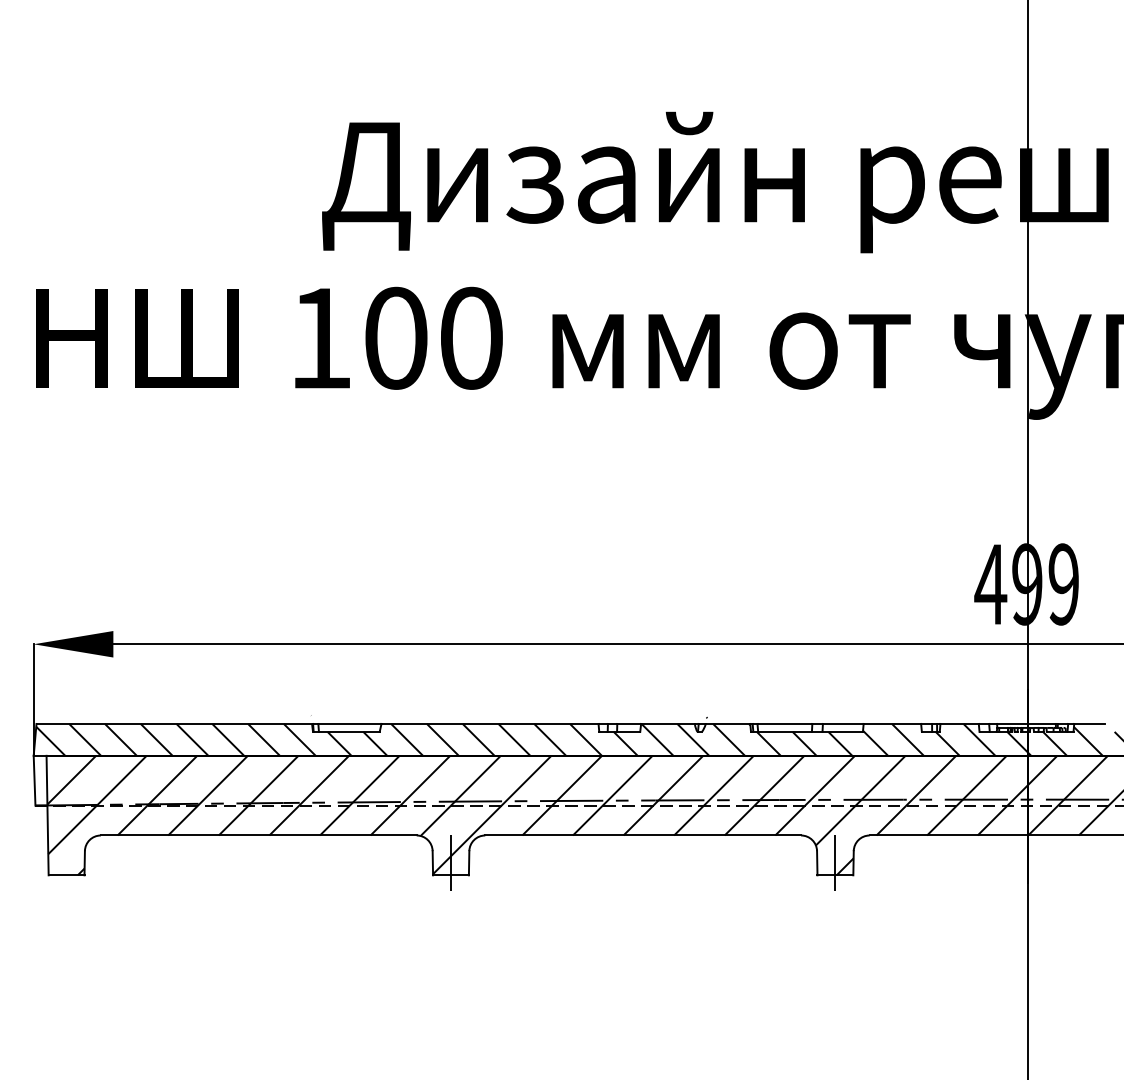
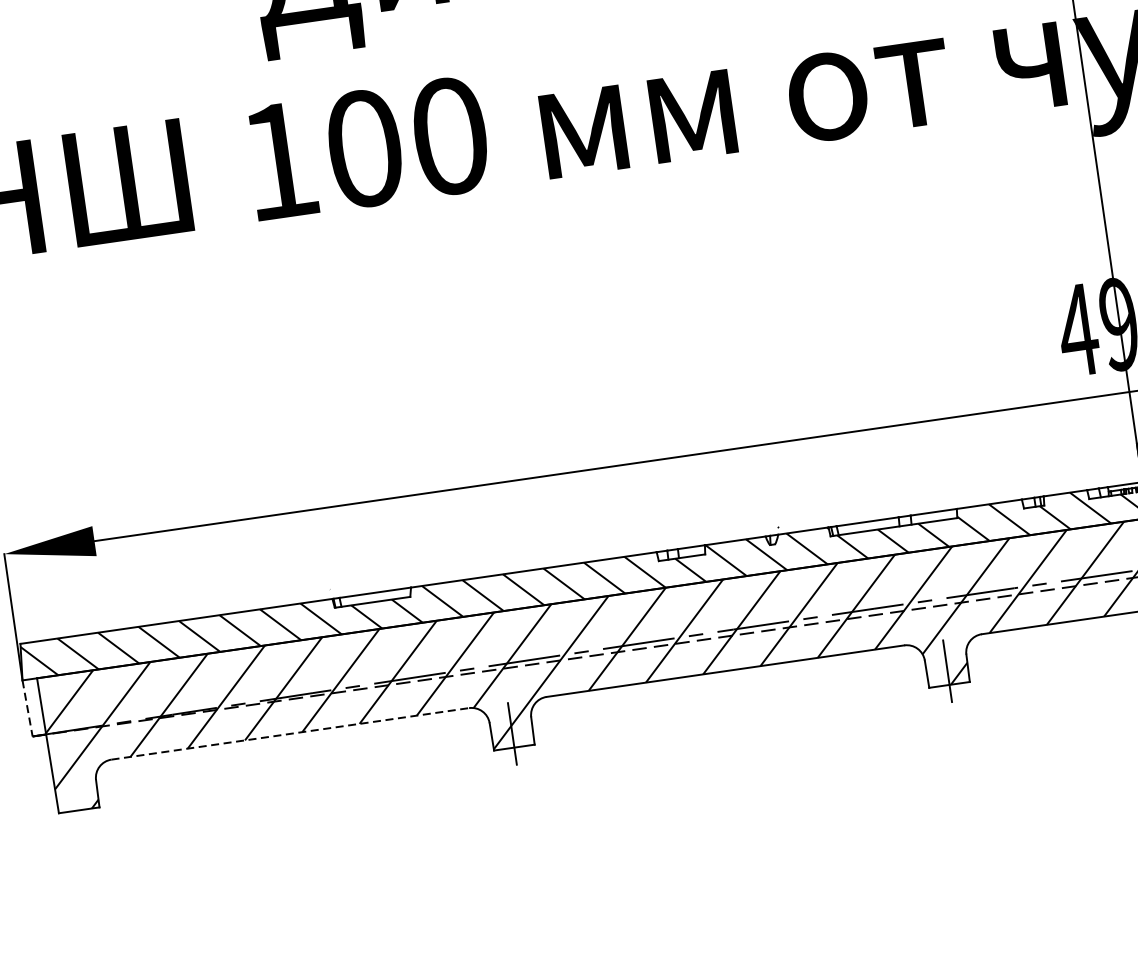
line: (34, 780) -> (27, 708), solid -> dashed
line: (258, 835) -> (289, 733), solid -> dashed

